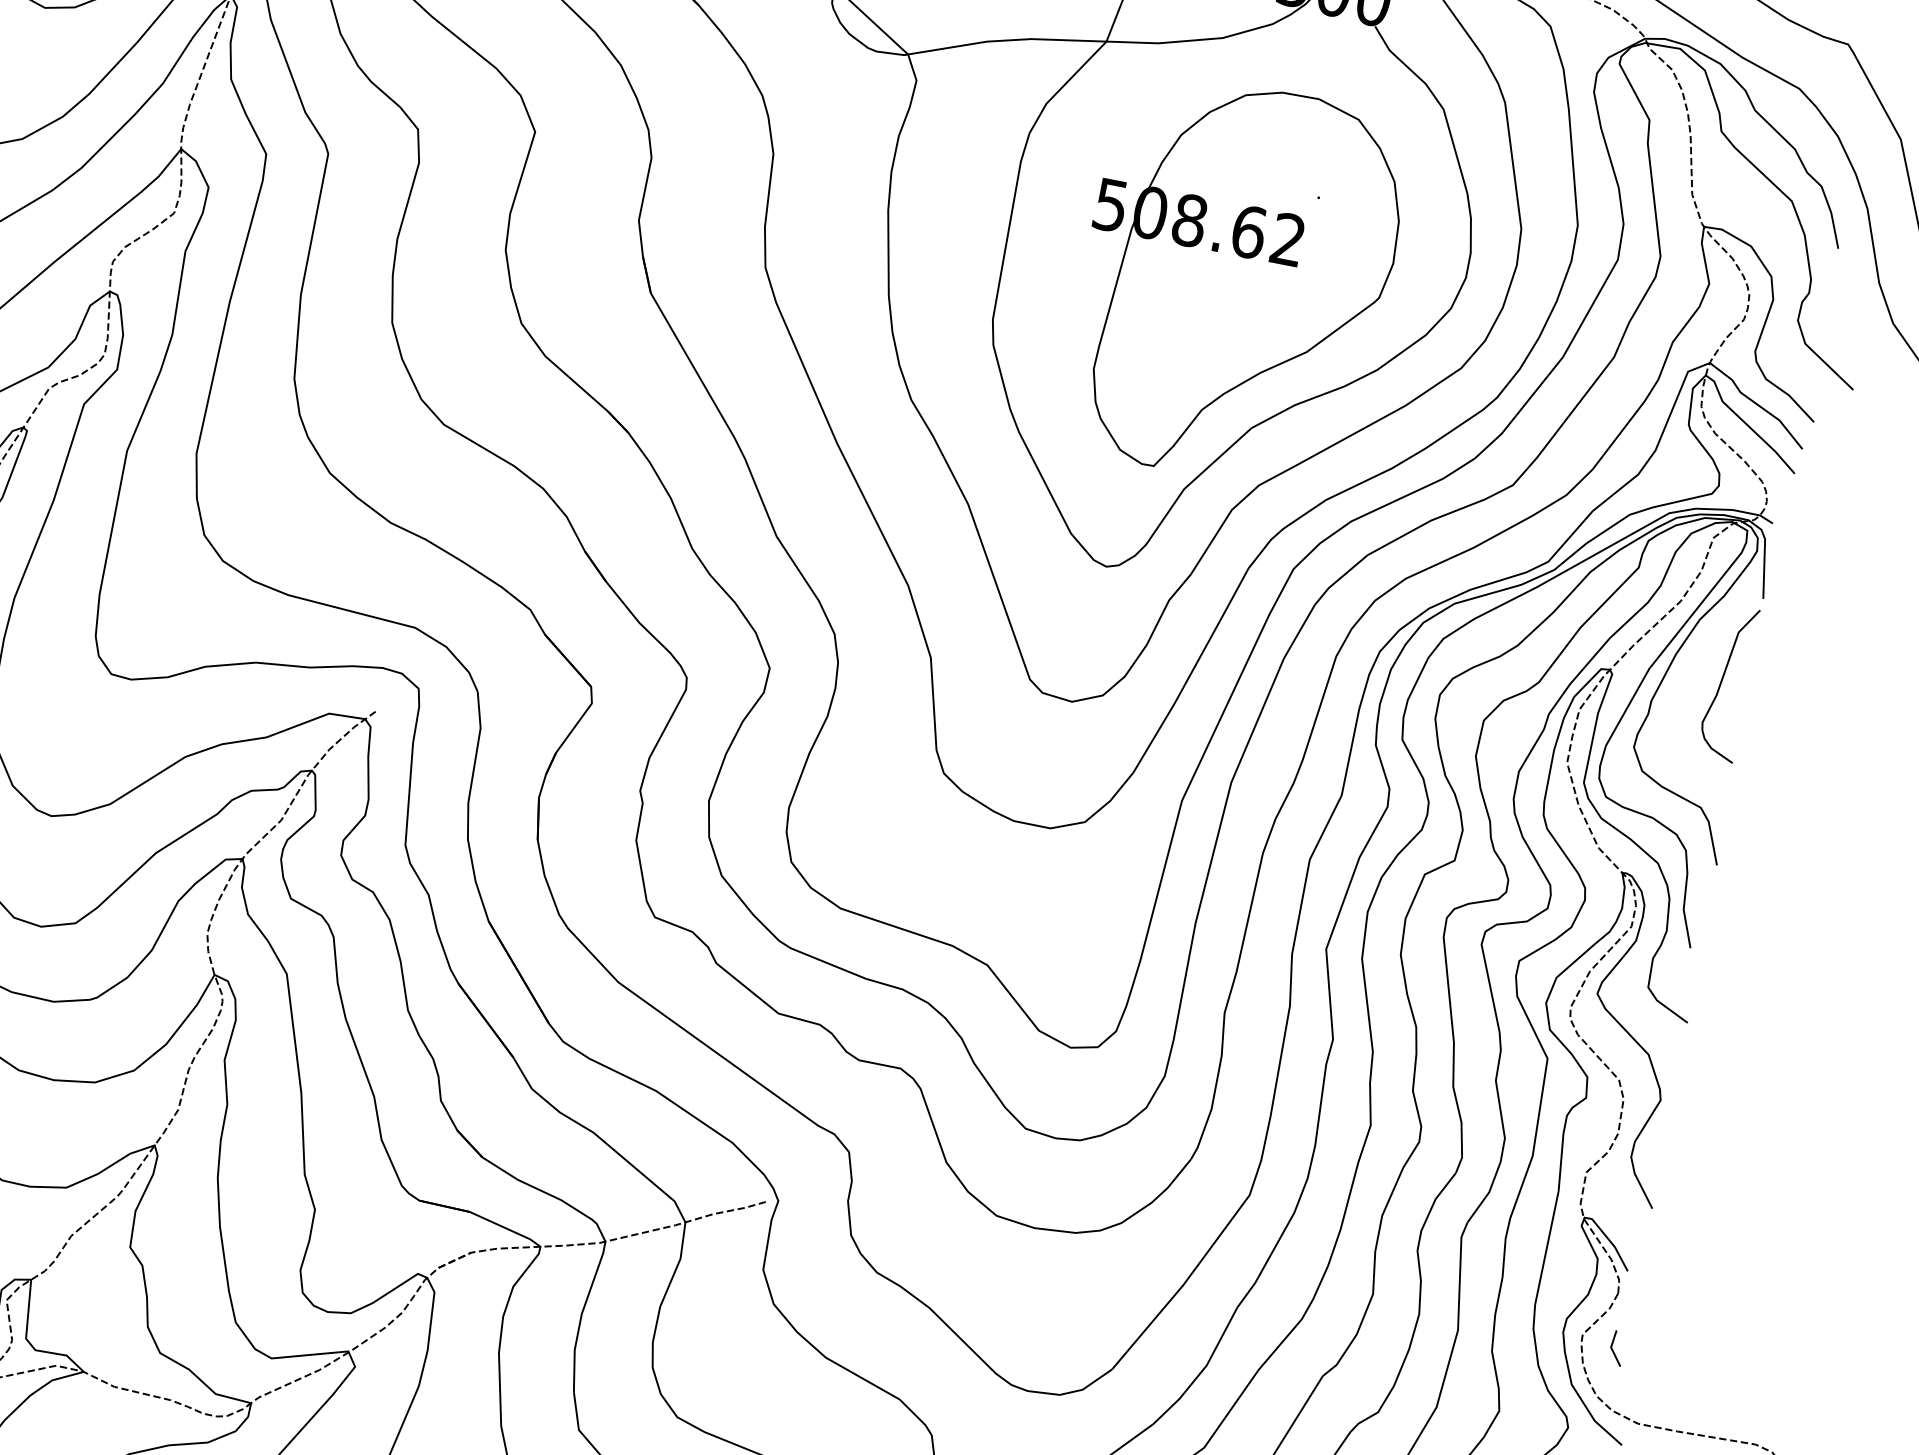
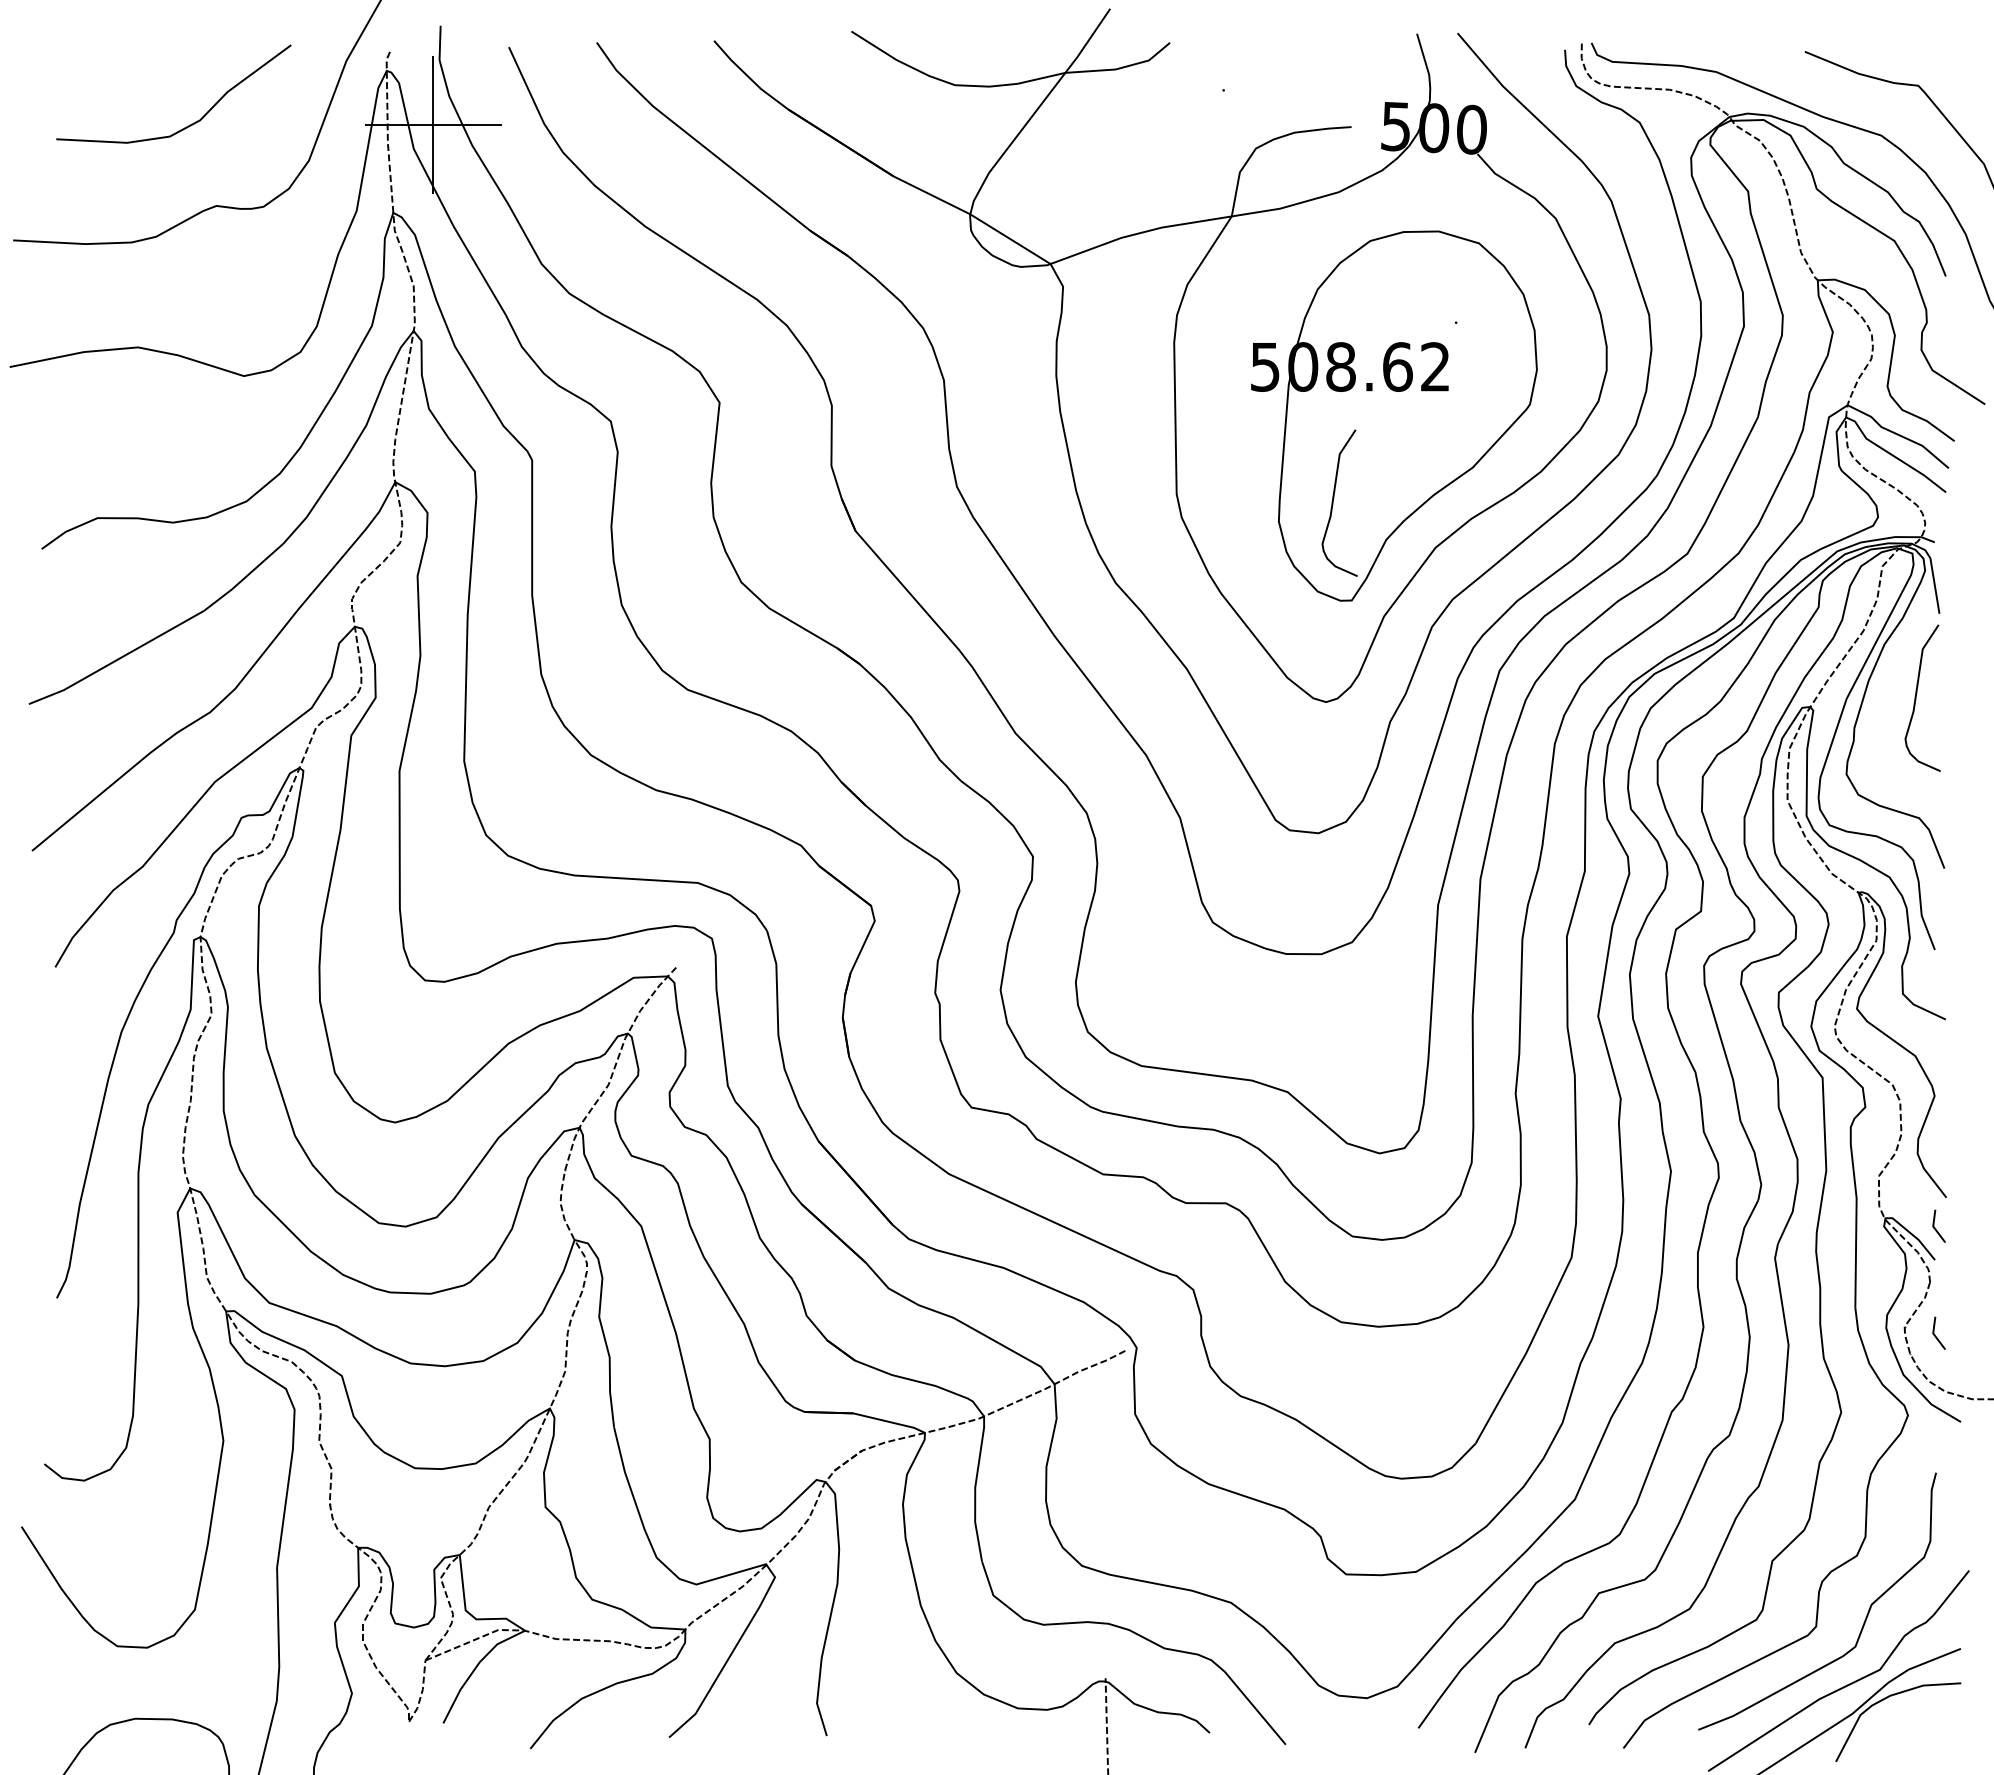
curve: (1154, 360) -> (1333, 502), added
line: (1634, 1237) -> (1935, 1227), added

